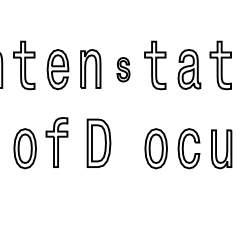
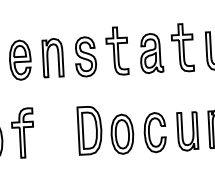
part: (123, 69) -> (85, 56), size x1.67
part: (98, 142) -> (89, 129), moved

